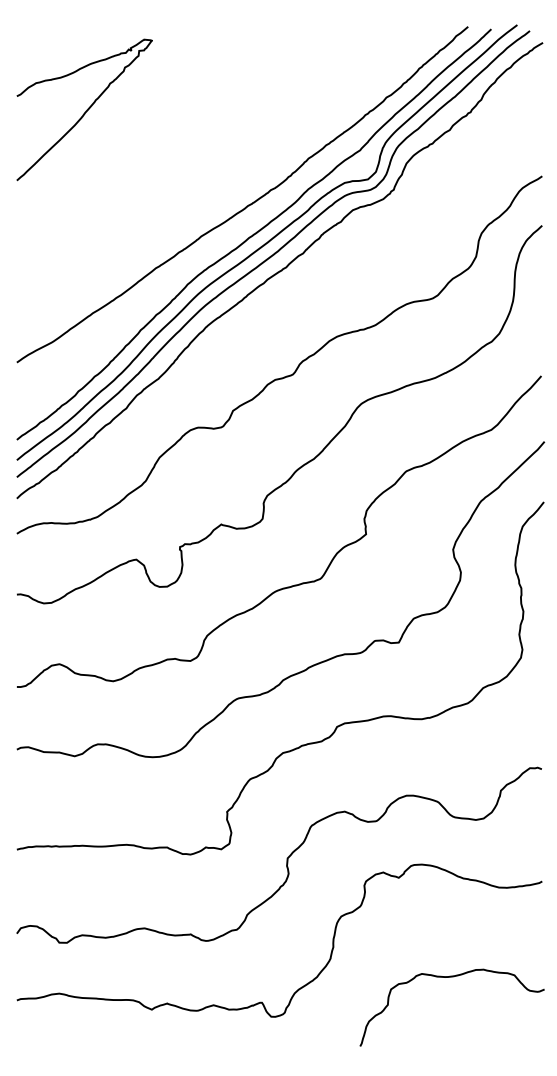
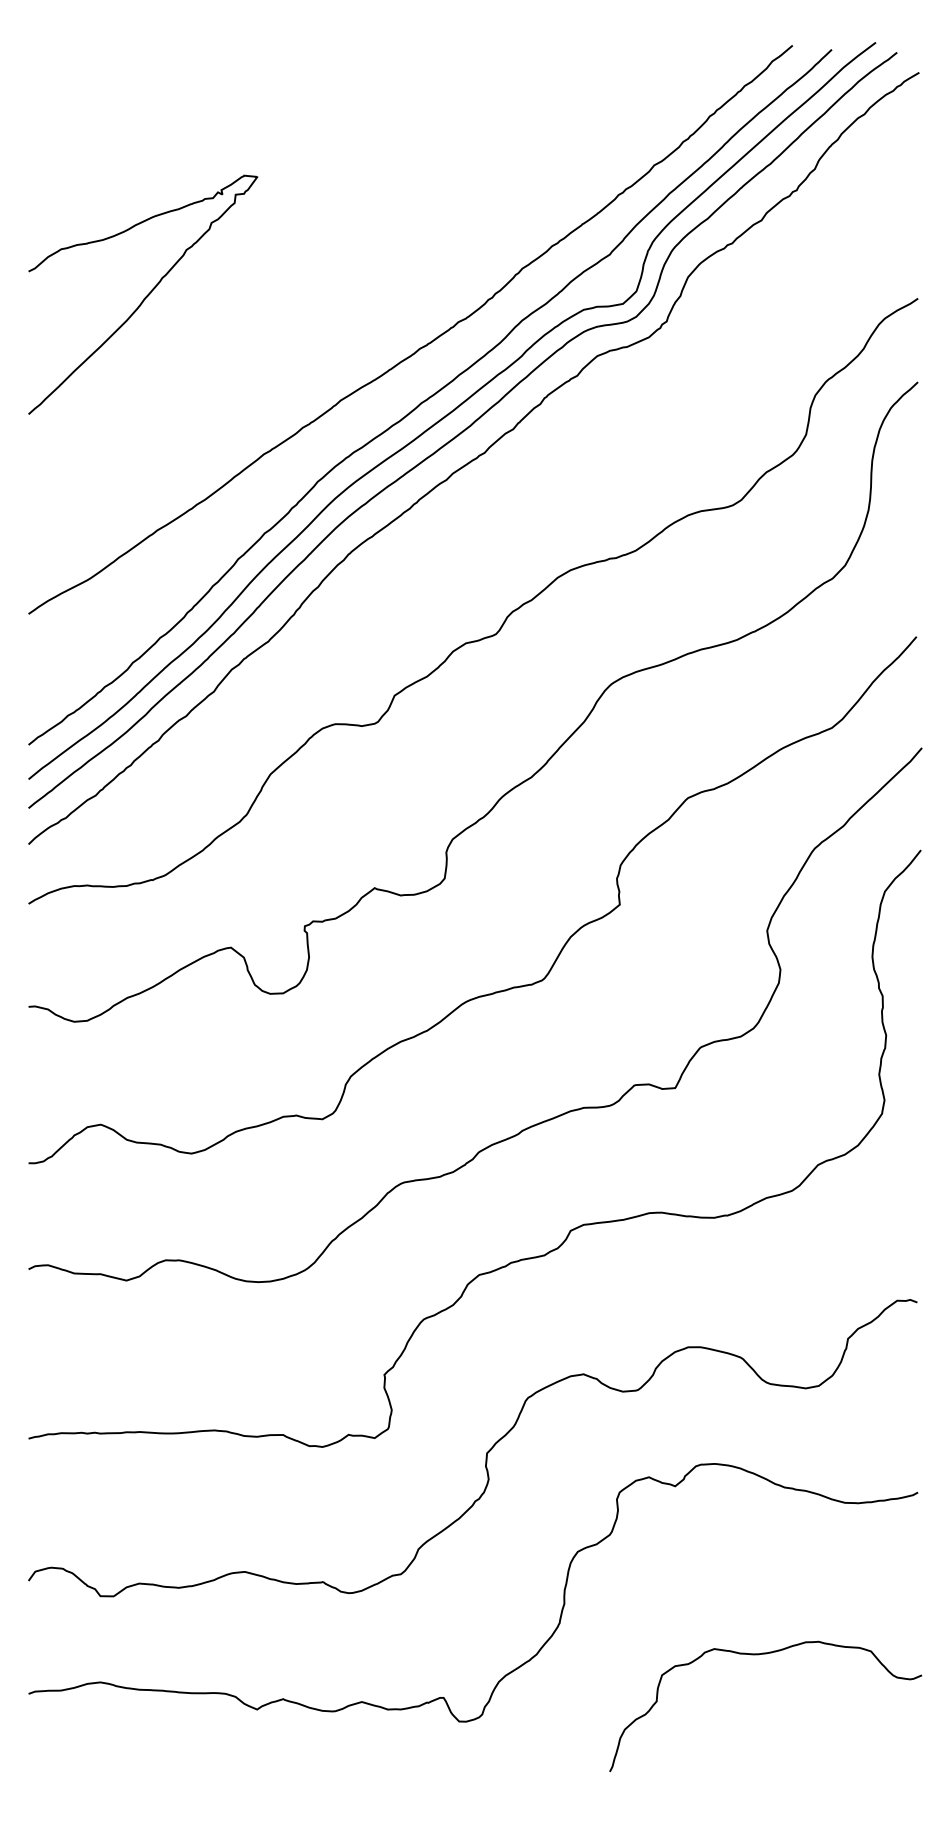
curve: (86, 109) -> (146, 293), moved

